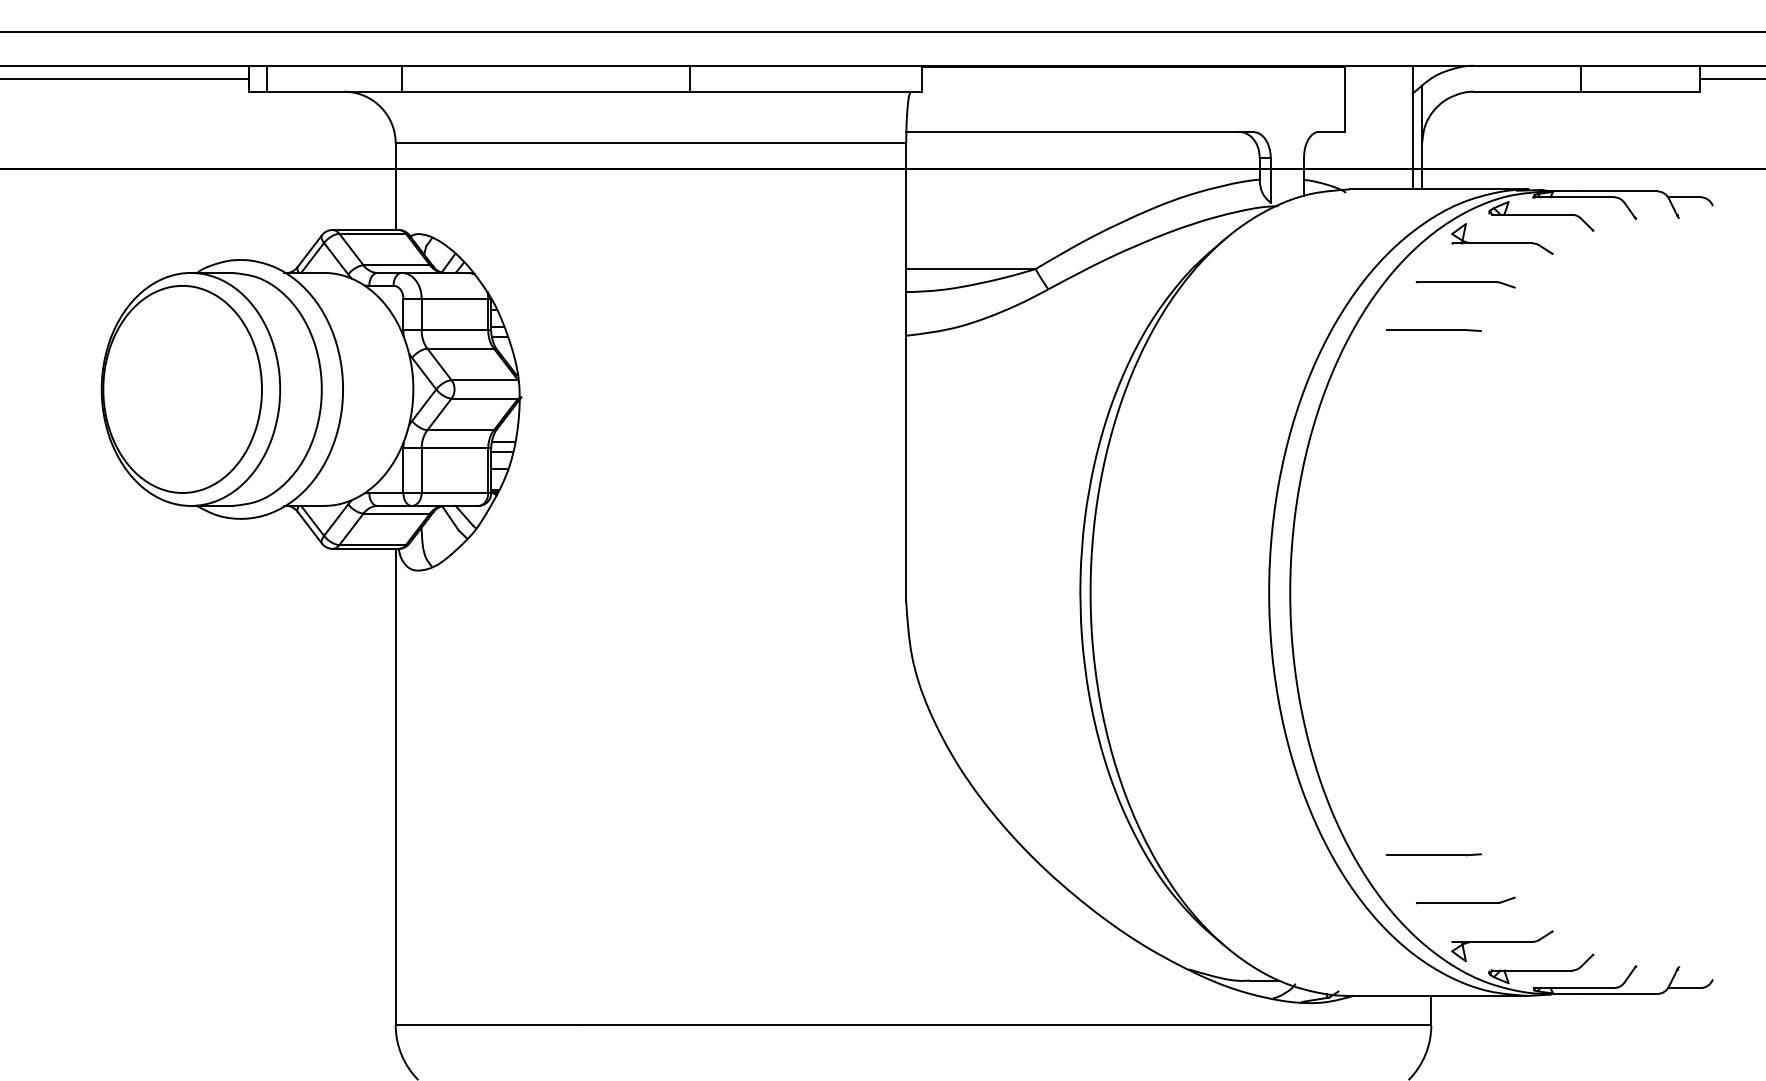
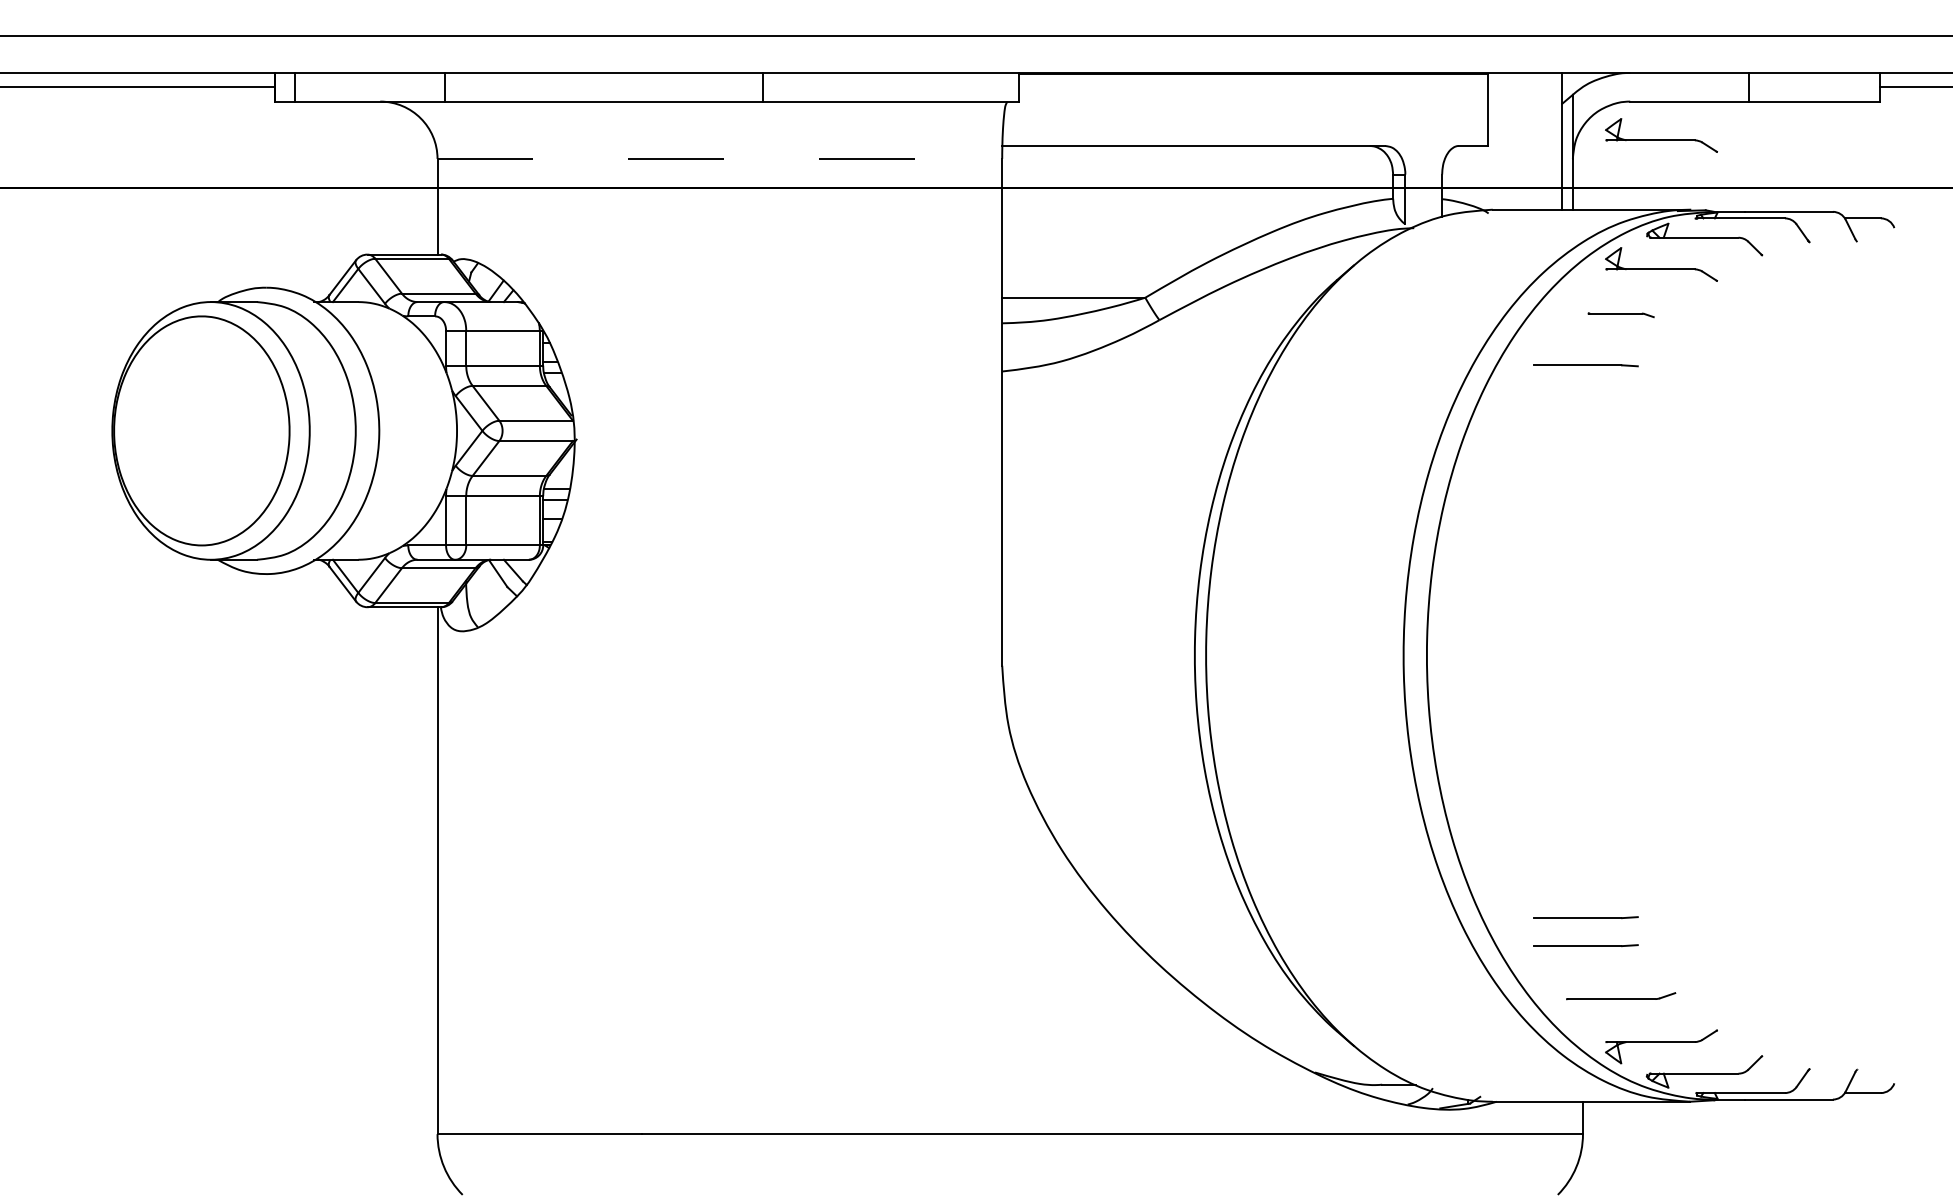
part: (1502, 122) -> (1661, 135), added
line: (651, 143) -> (720, 158), solid -> dashed
part: (1466, 285) -> (1621, 315), size x0.6
part: (1433, 829) -> (1585, 917), added

